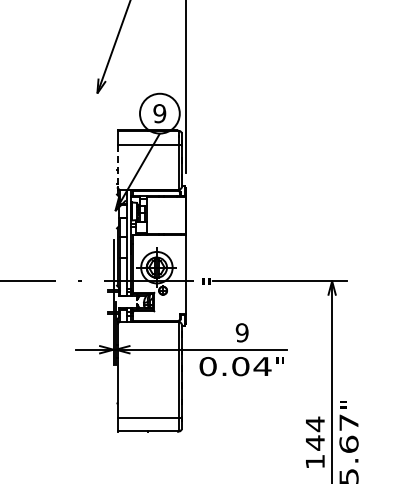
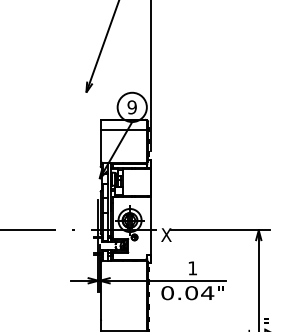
line: (117, 166) -> (101, 146), dashed -> solid
text: (206, 287) -> (166, 235), " -> X
text: (241, 332) -> (192, 268), 9 -> 1

